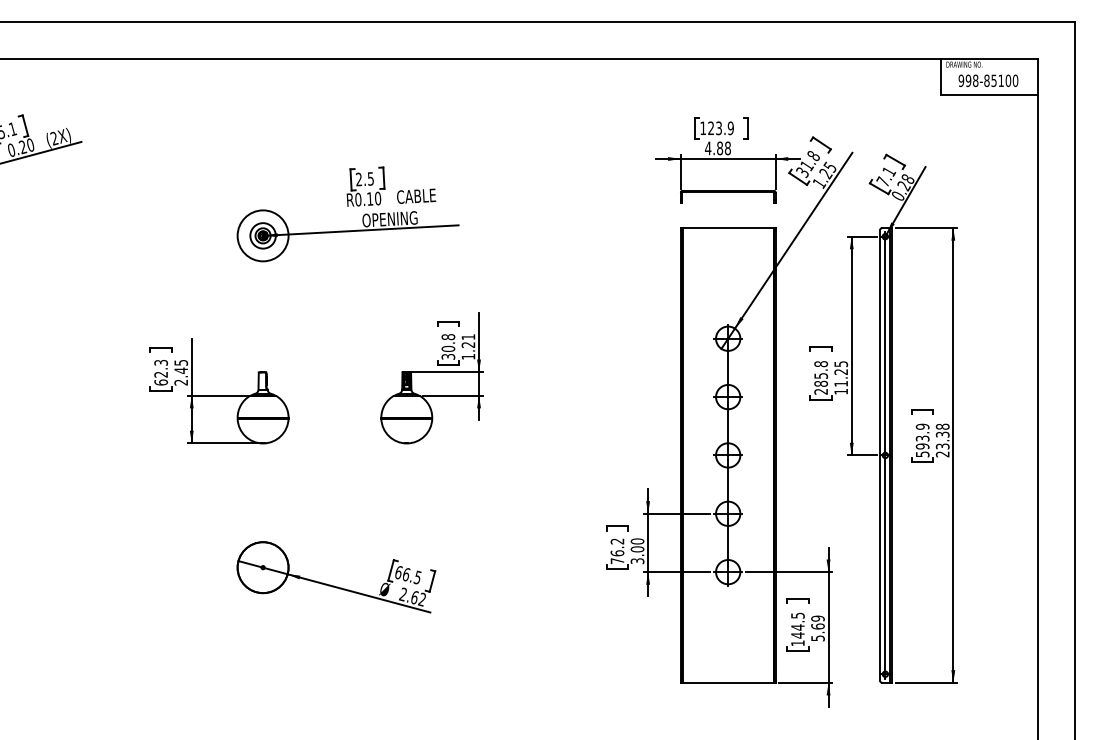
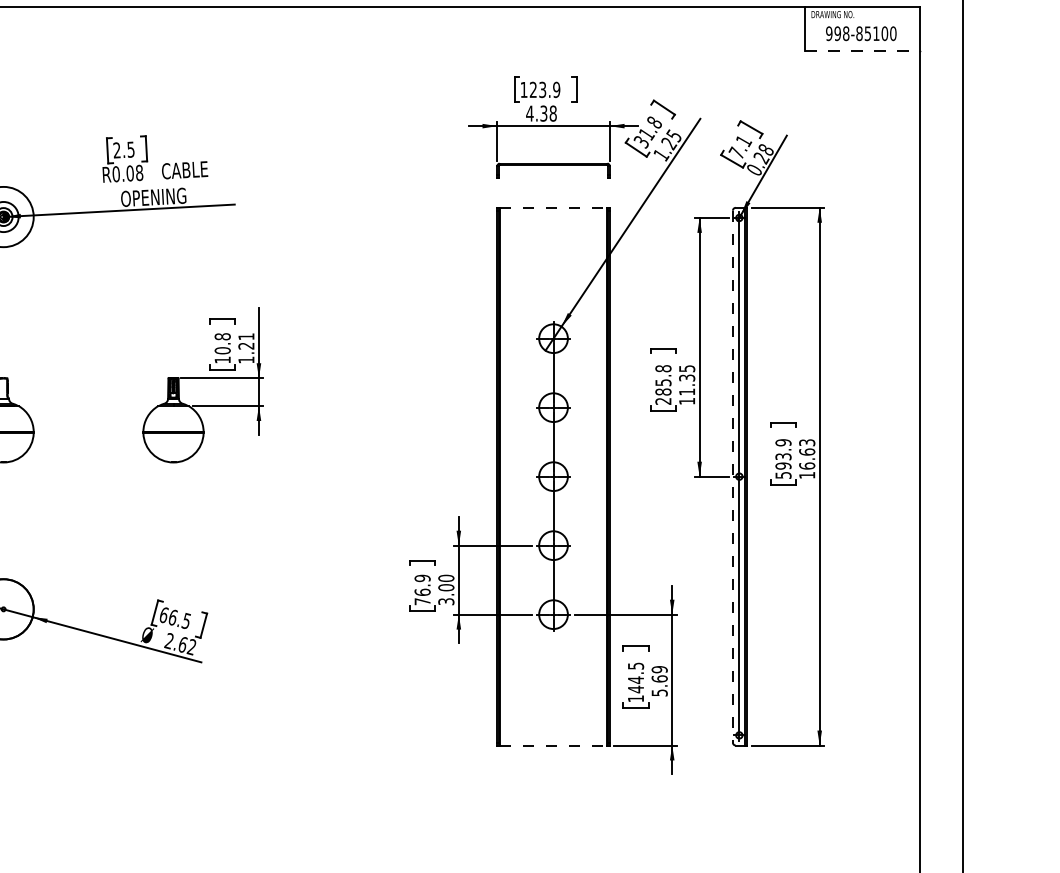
line: (989, 95) -> (862, 51), solid -> dashed
text: (720, 148) -> (544, 113), 4.88 -> 4.38
text: (374, 198) -> (135, 172), R0.10 -> R0.08
line: (728, 228) -> (553, 208), solid -> dashed
text: (448, 356) -> (222, 359), 30.8 -> 10.8
text: (841, 371) -> (687, 377), 11.25 -> 11.35
text: (942, 440) -> (806, 458), 23.38 -> 16.63
line: (879, 455) -> (732, 476), solid -> dashed
text: (617, 541) -> (422, 578), 76.2 -> 76.9
line: (728, 682) -> (553, 745), solid -> dashed

